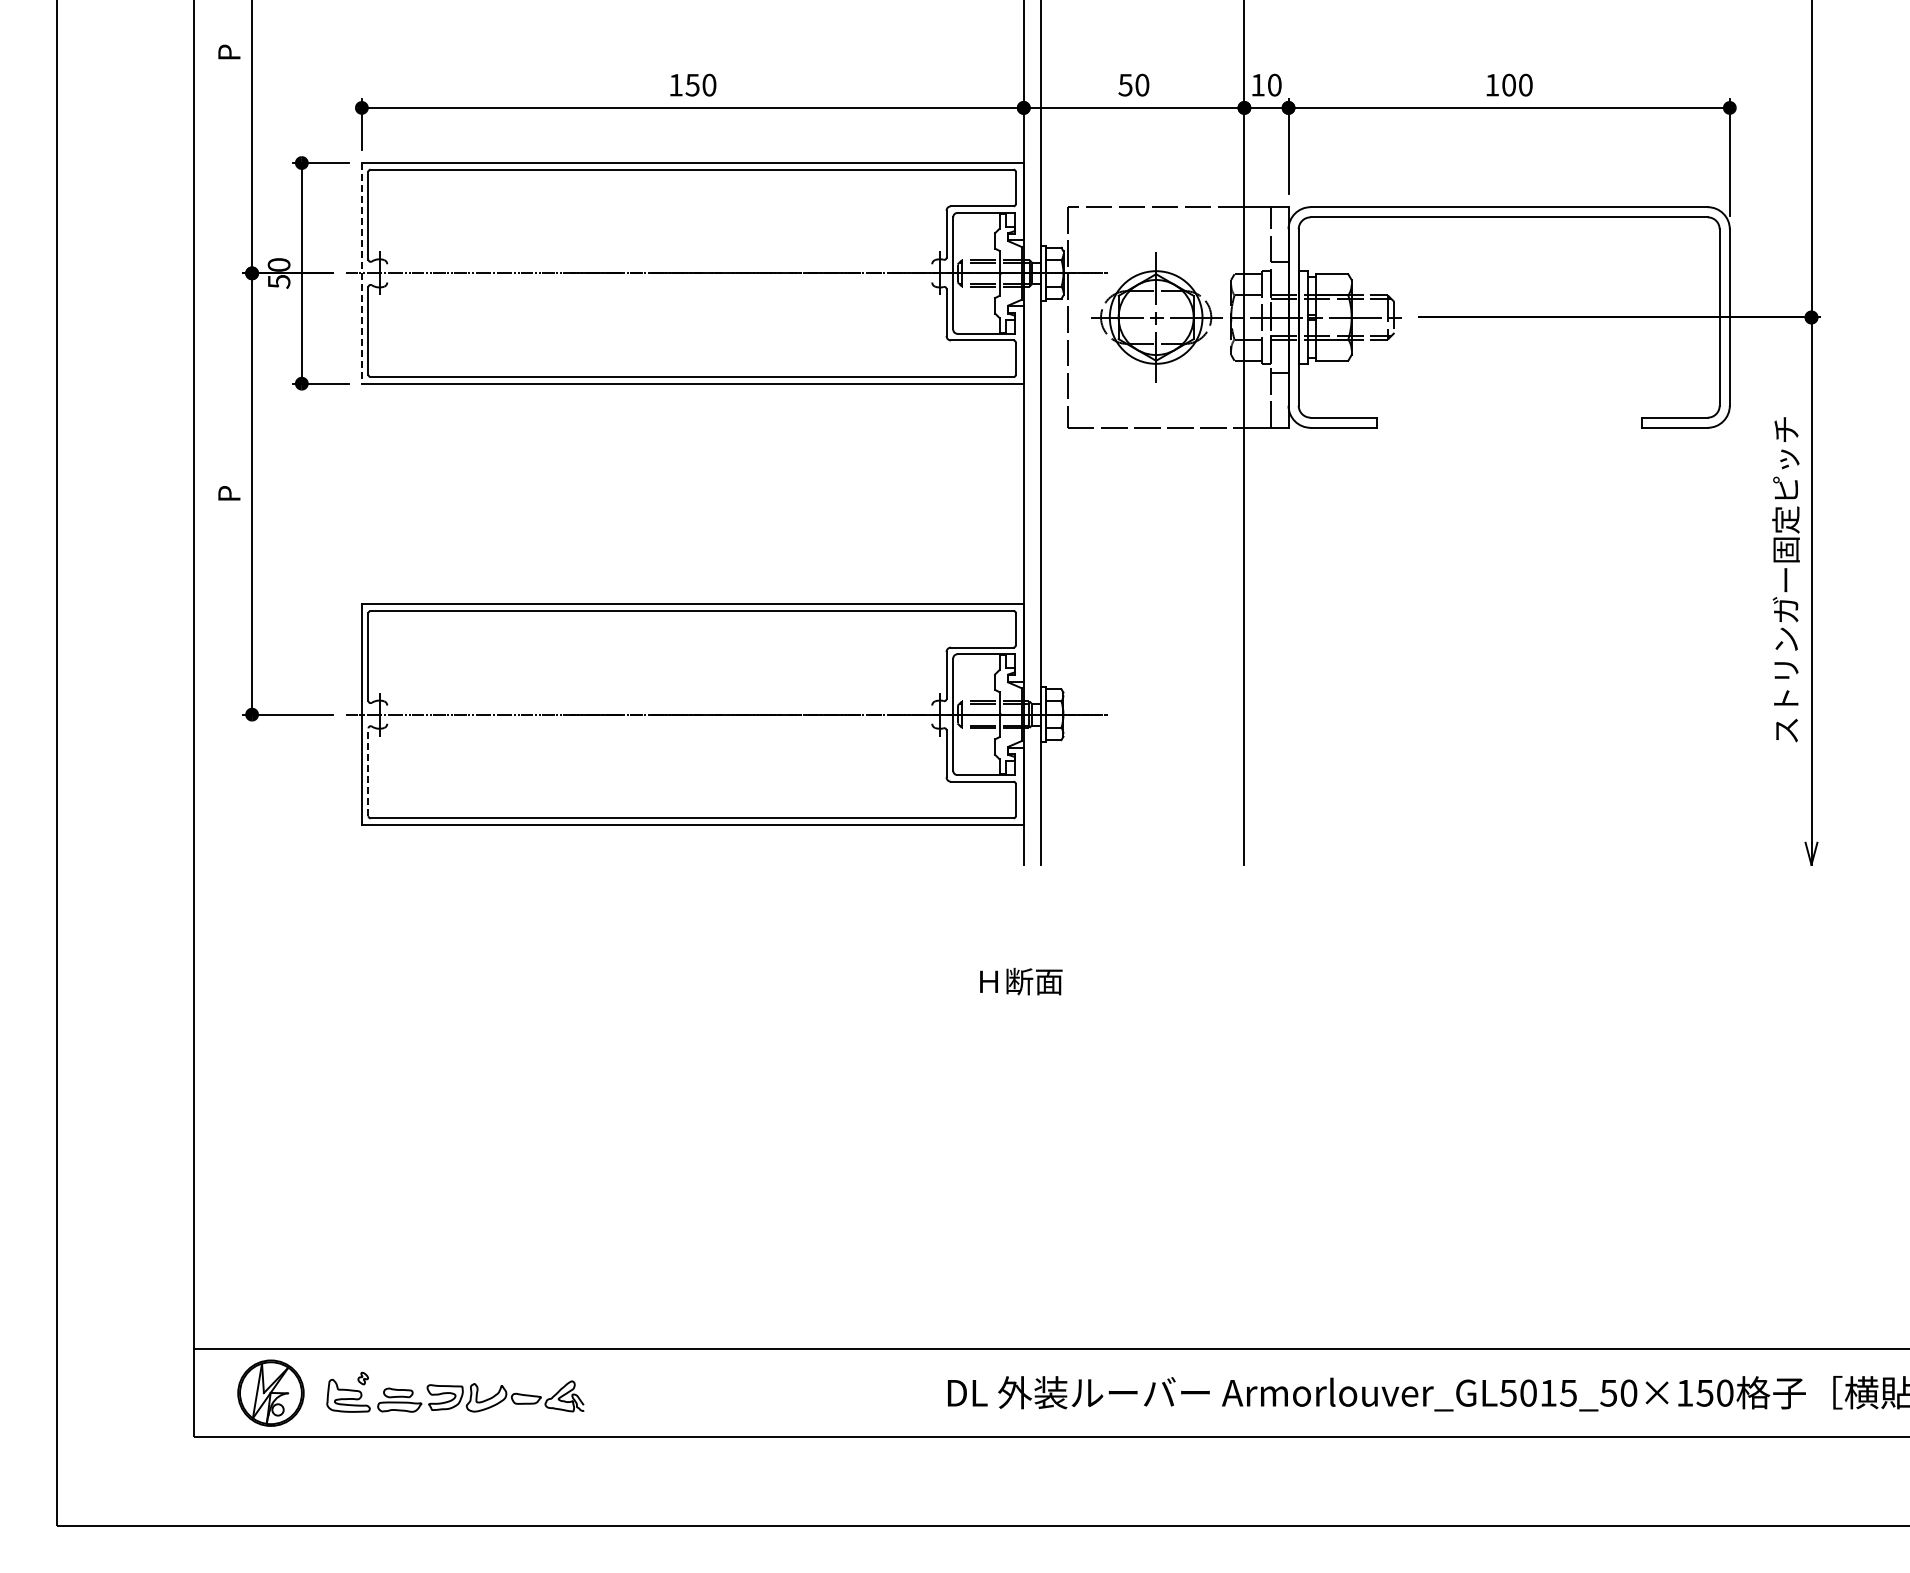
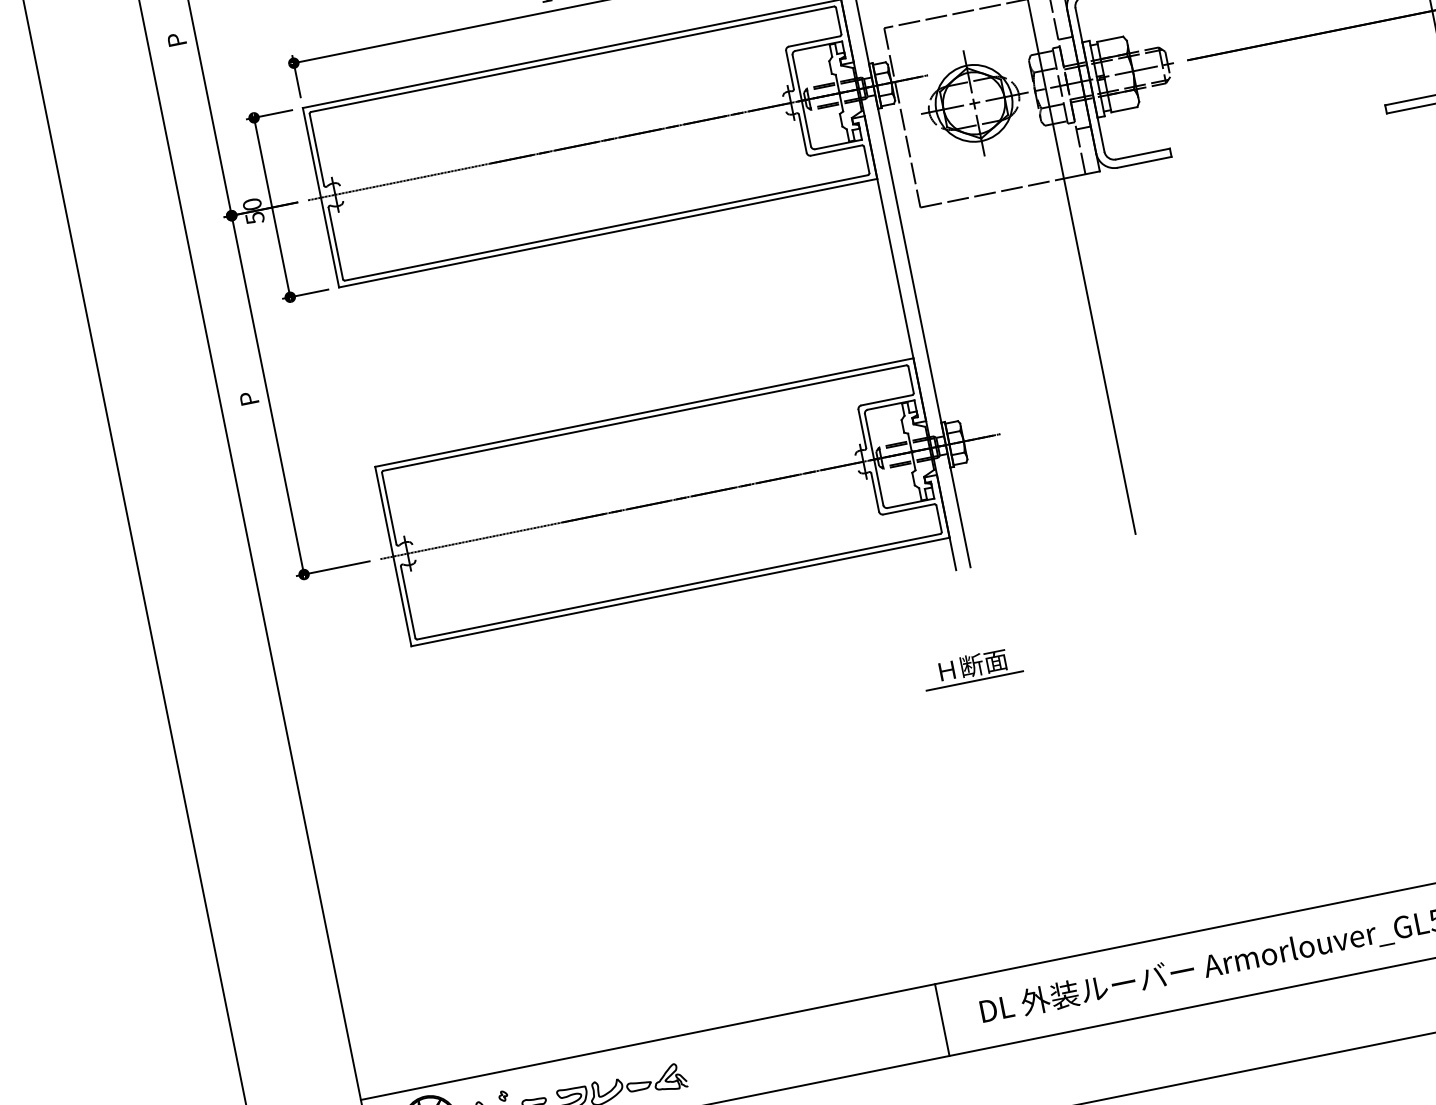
line: (361, 273) -> (320, 197), dashed -> solid
line: (368, 772) -> (408, 602), dashed -> solid
line: (1019, 1000) -> (974, 681), added
line: (900, 1393) -> (942, 1020), added

